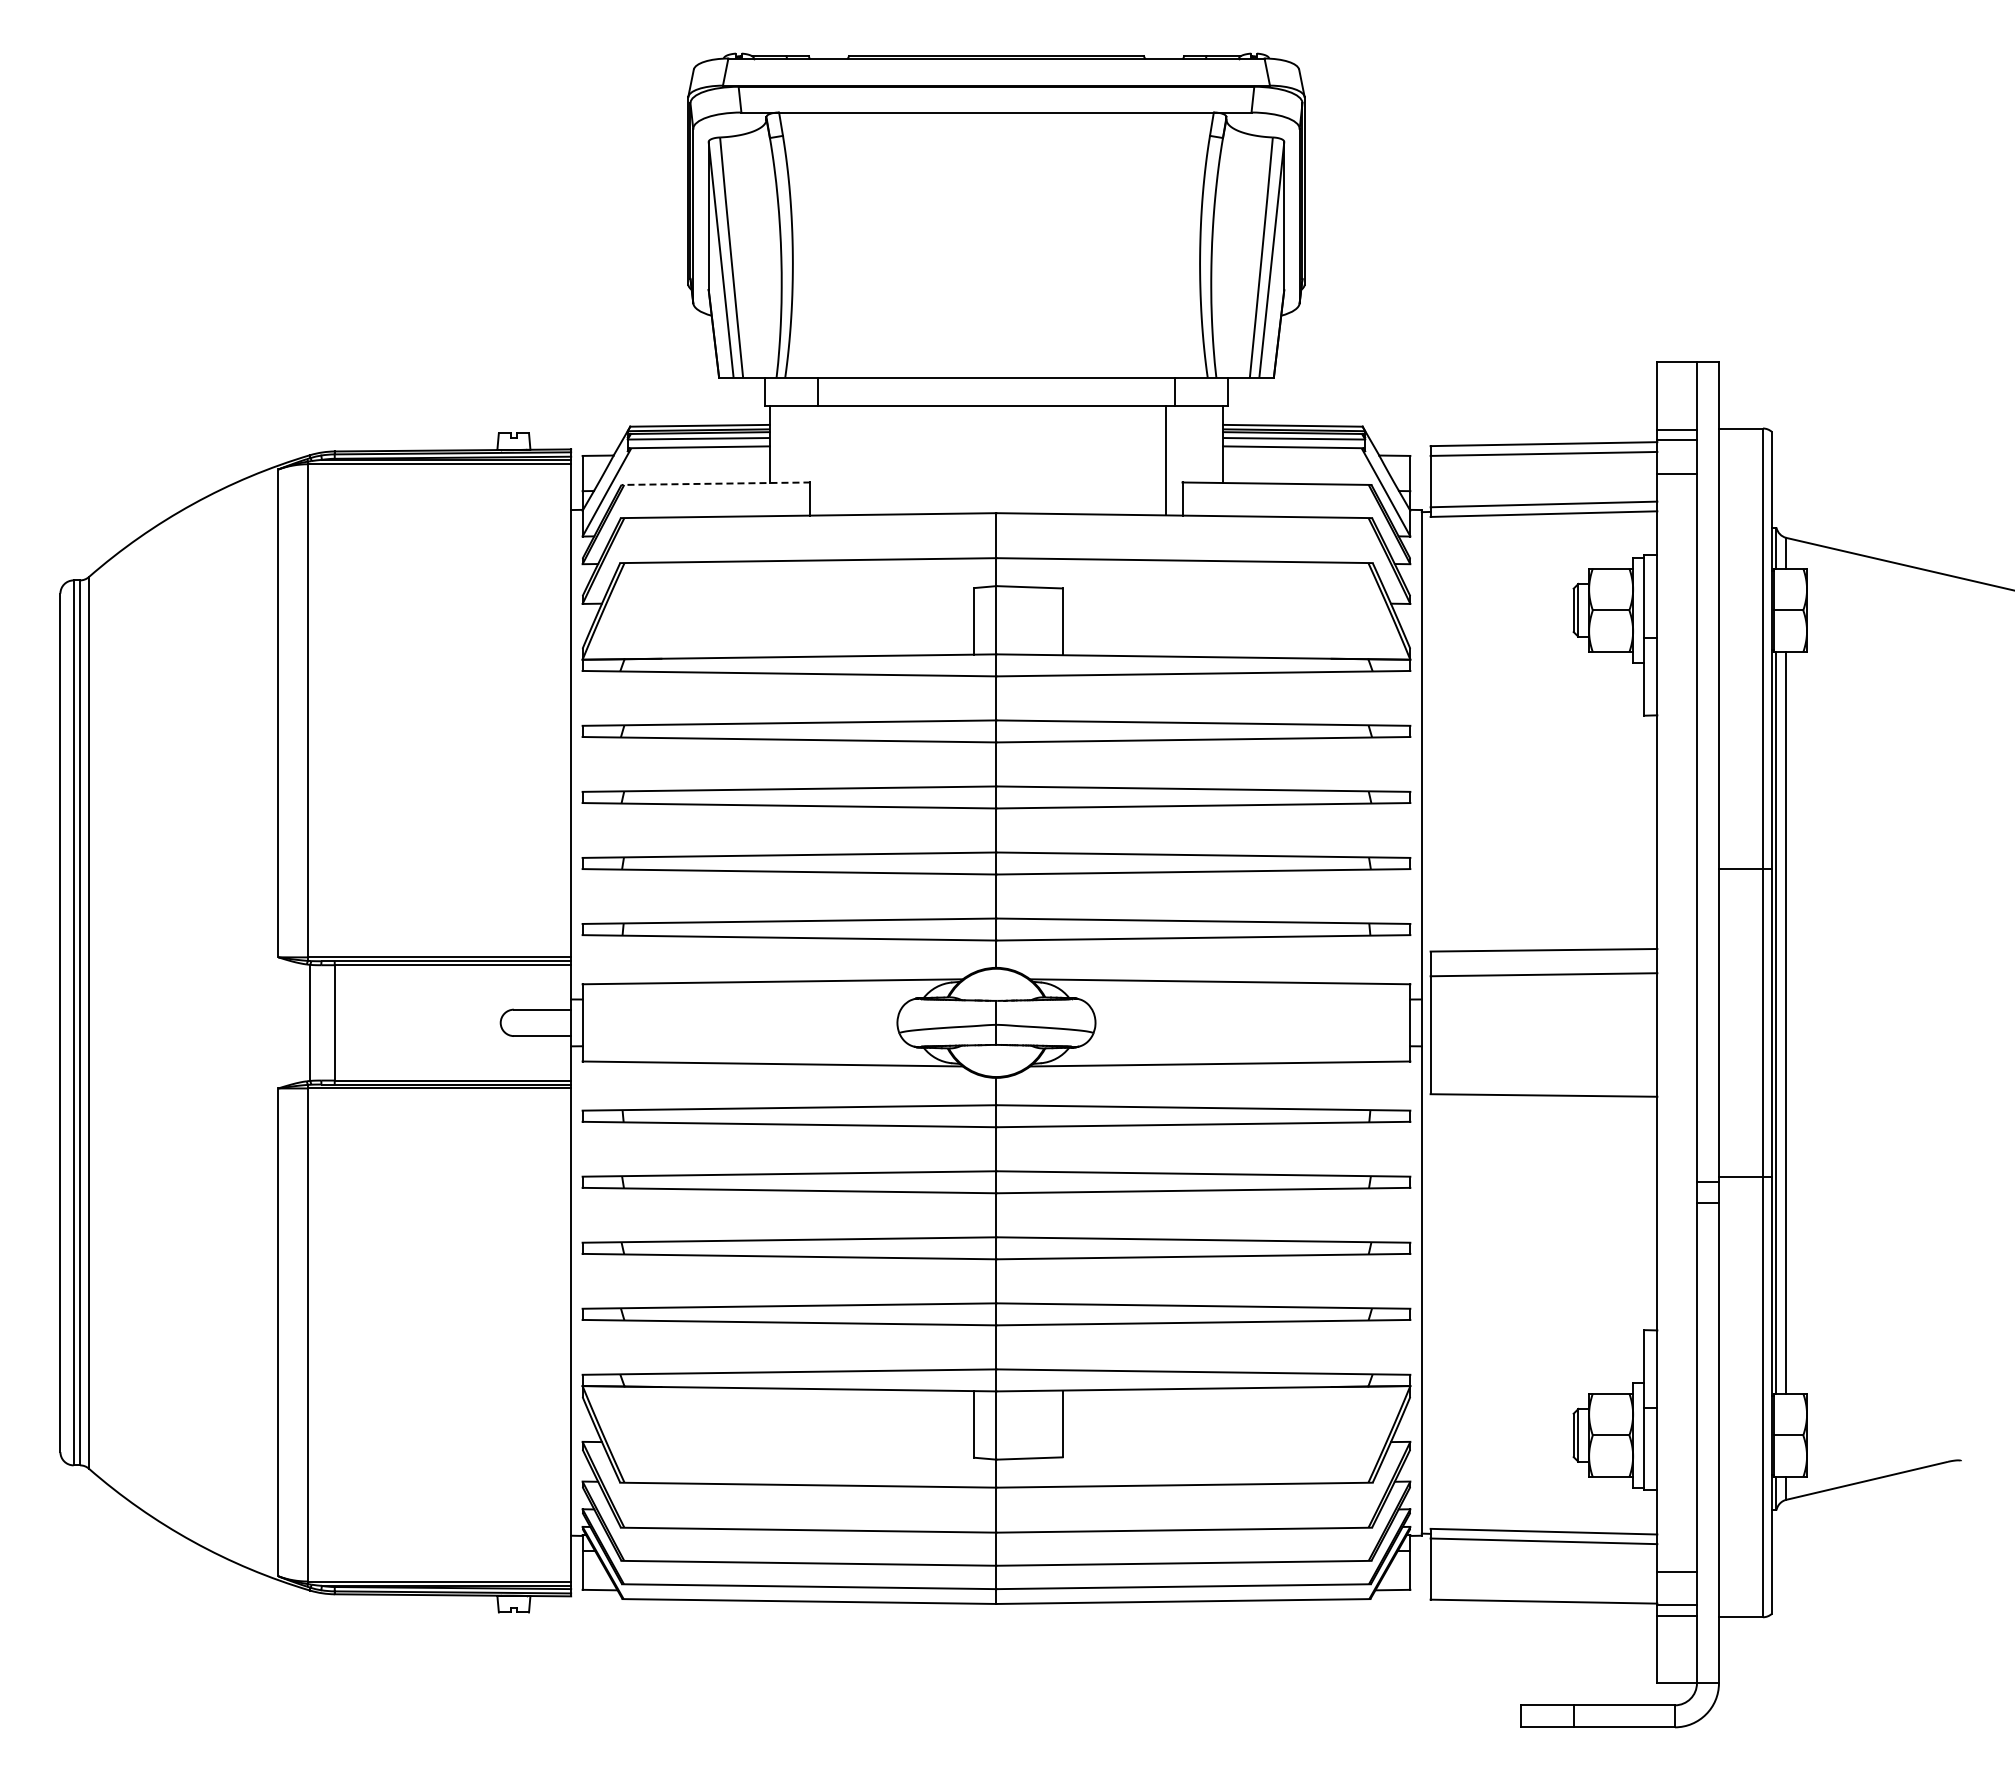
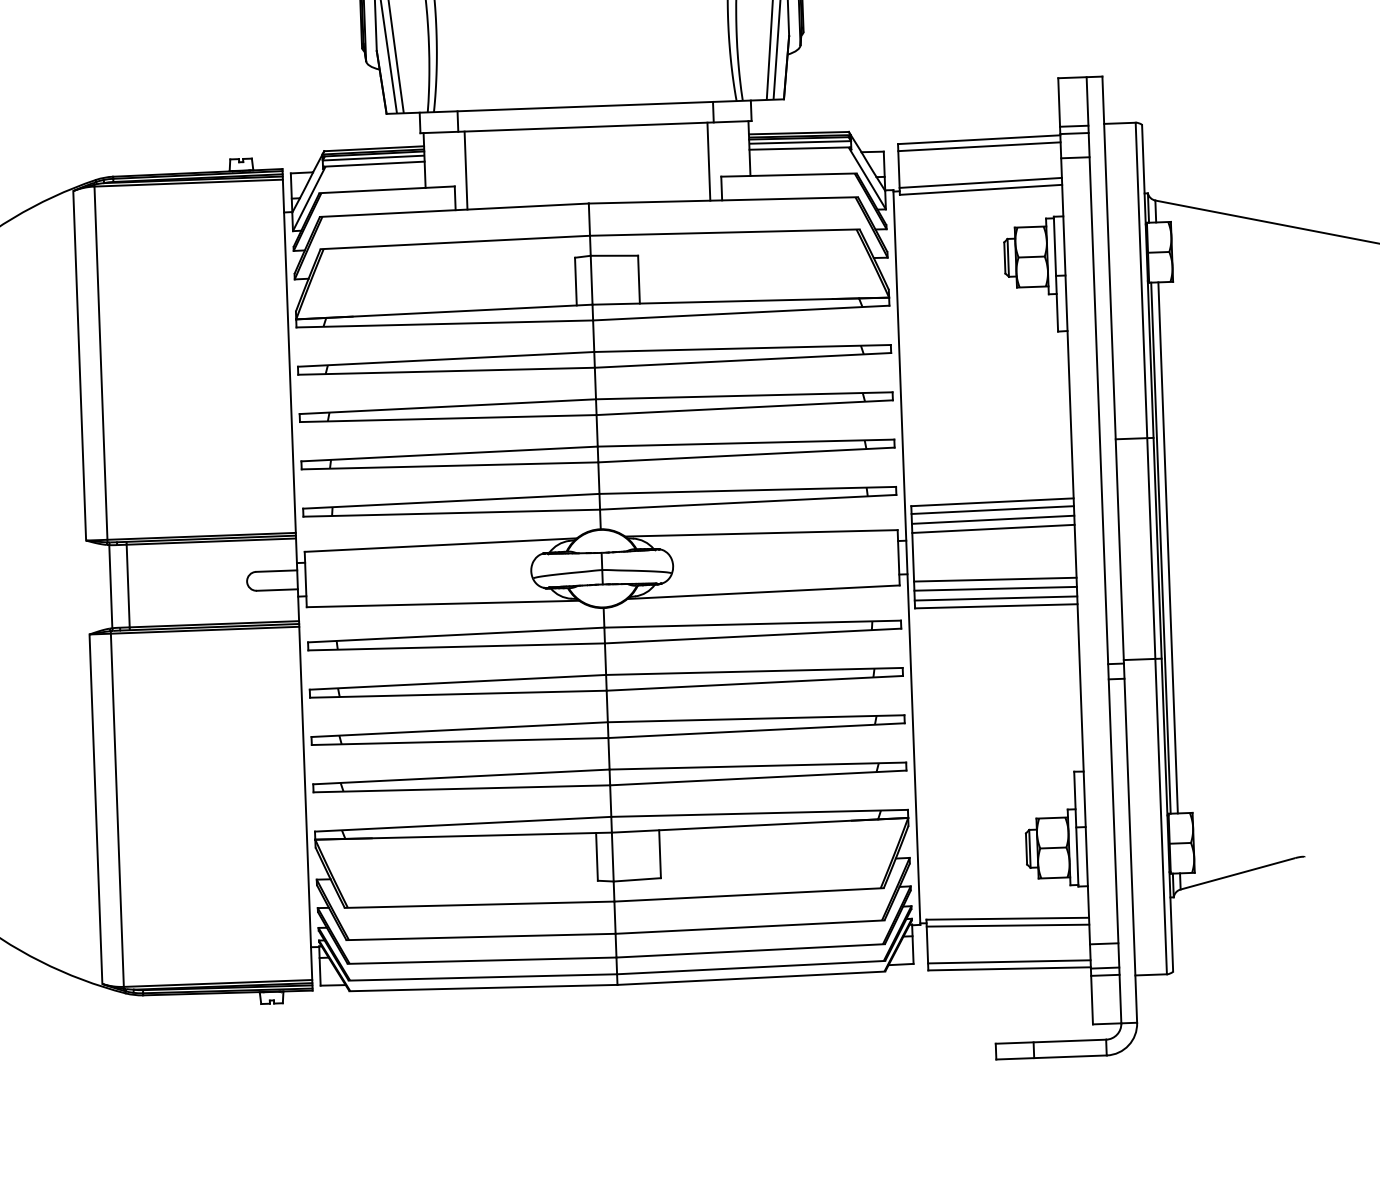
line: (826, 460) -> (465, 170), added
line: (715, 483) -> (386, 189), dashed -> solid
line: (1543, 960) -> (992, 509), added
line: (1543, 986) -> (993, 528), added
line: (1543, 1057) -> (994, 579), added
line: (1543, 1070) -> (995, 588), added
line: (1543, 1084) -> (995, 598), added
line: (1543, 1591) -> (1008, 961), added

